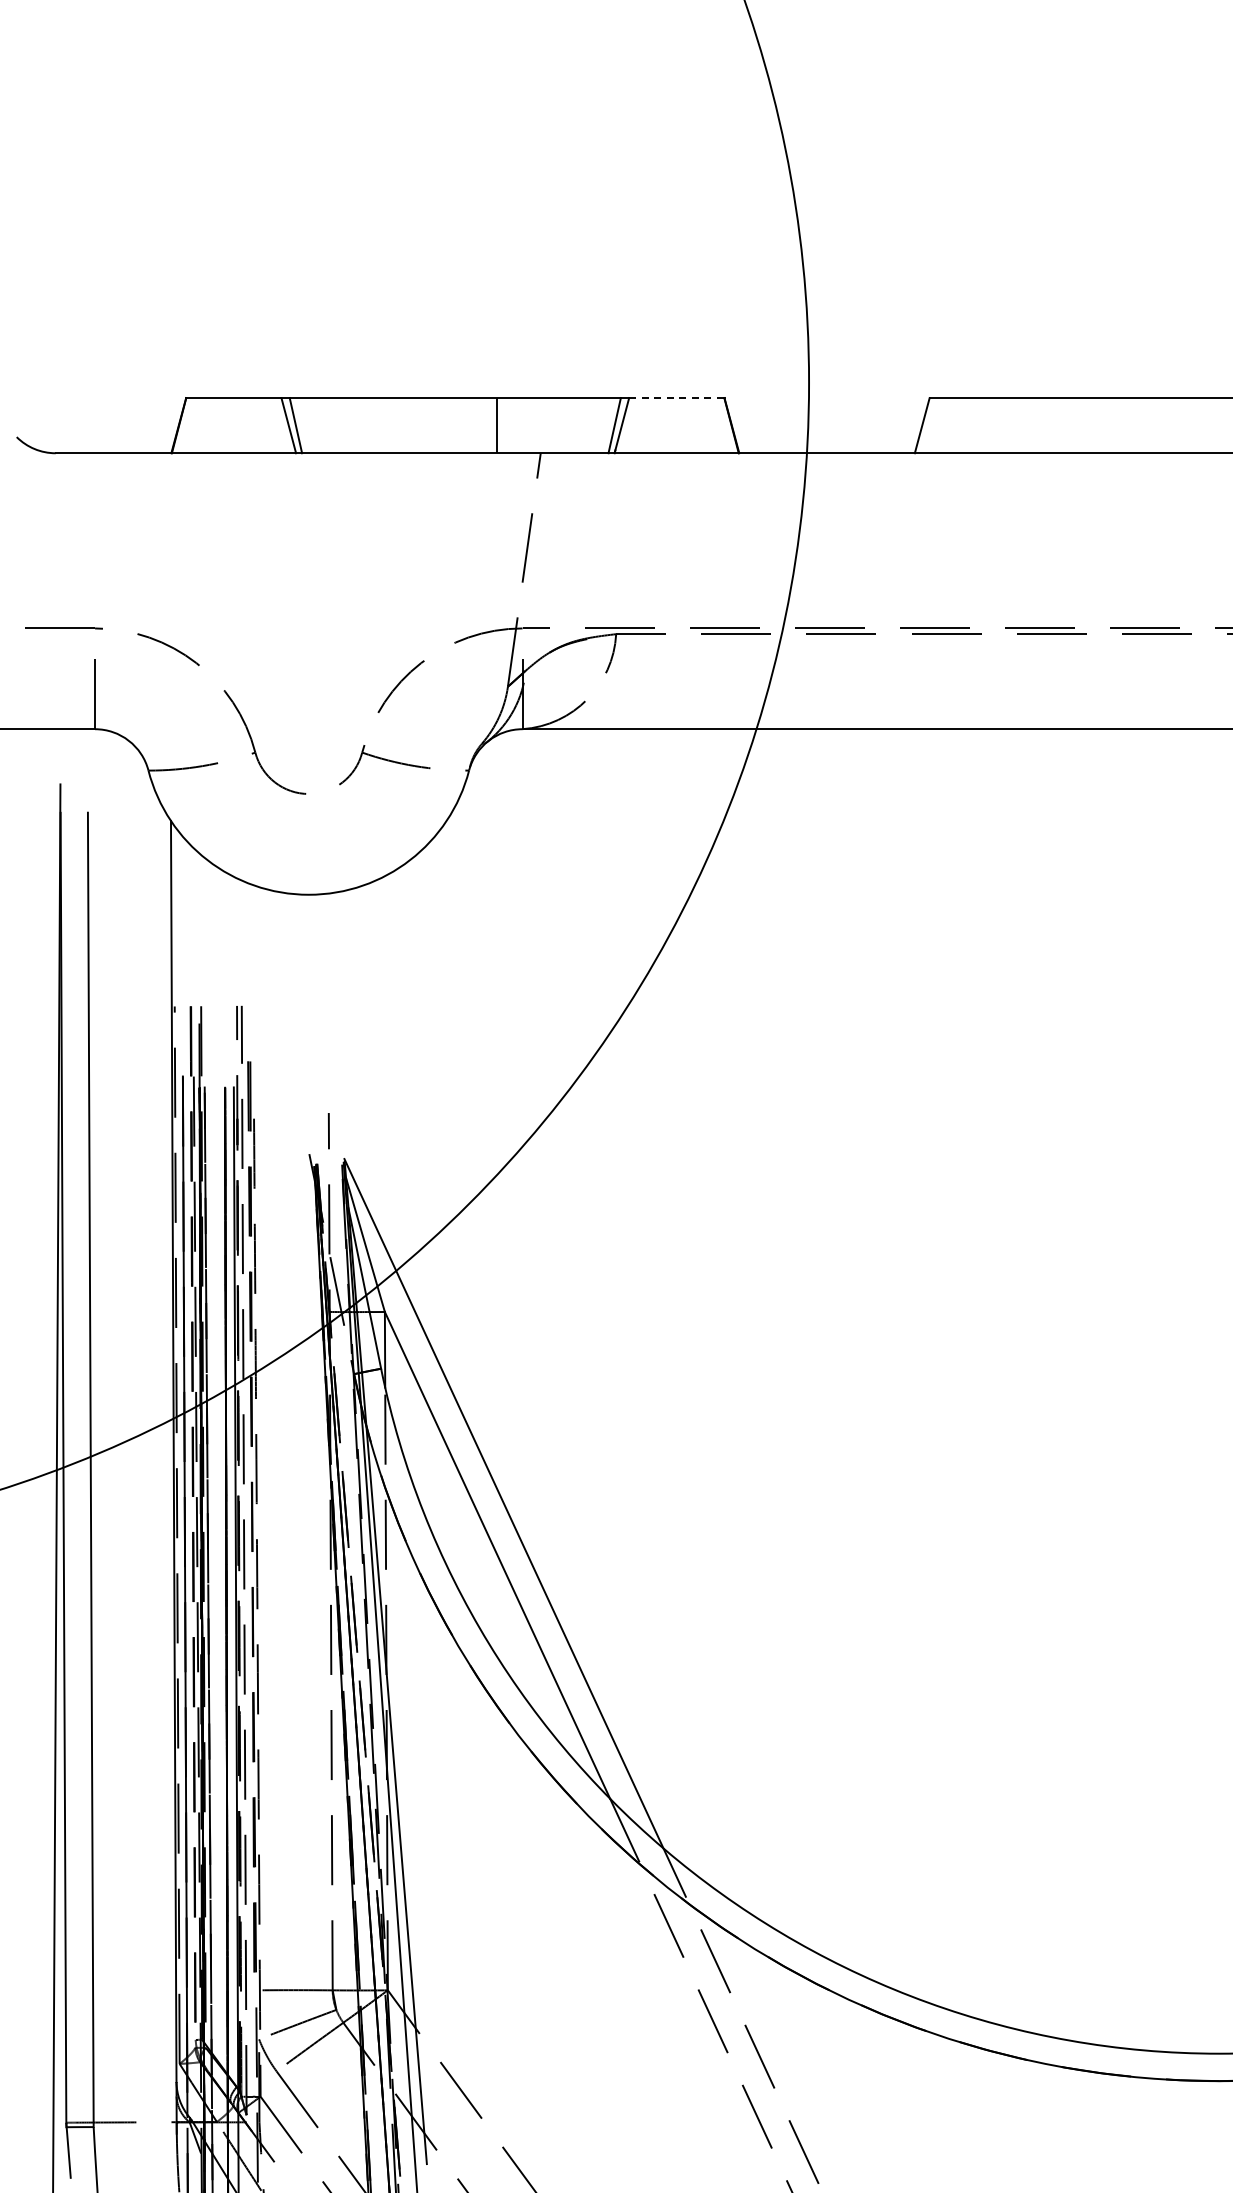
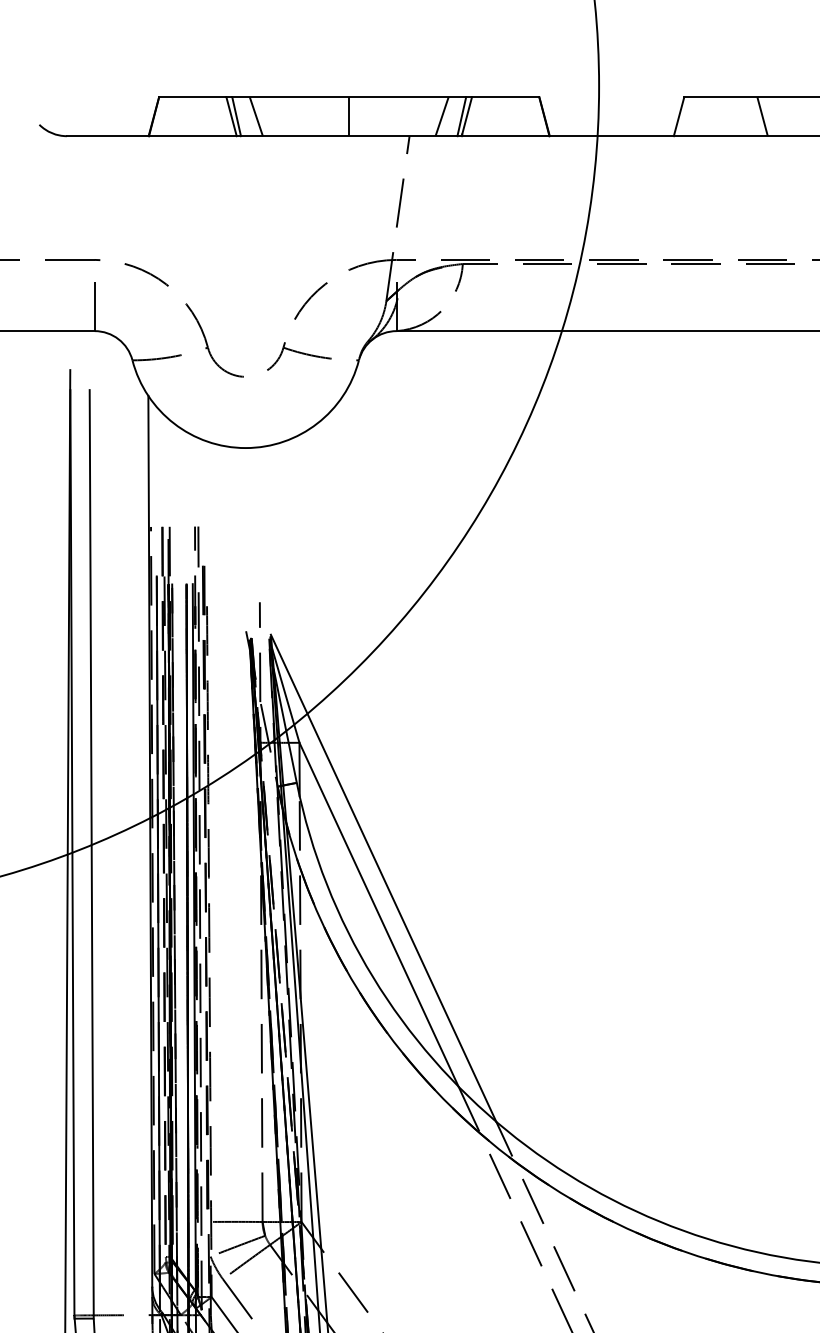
line: (676, 398) -> (505, 97), dashed -> solid
line: (323, 425) -> (256, 116), added
line: (497, 425) -> (349, 116), moved
line: (586, 425) -> (441, 116), added
line: (1040, 425) -> (762, 116), added

